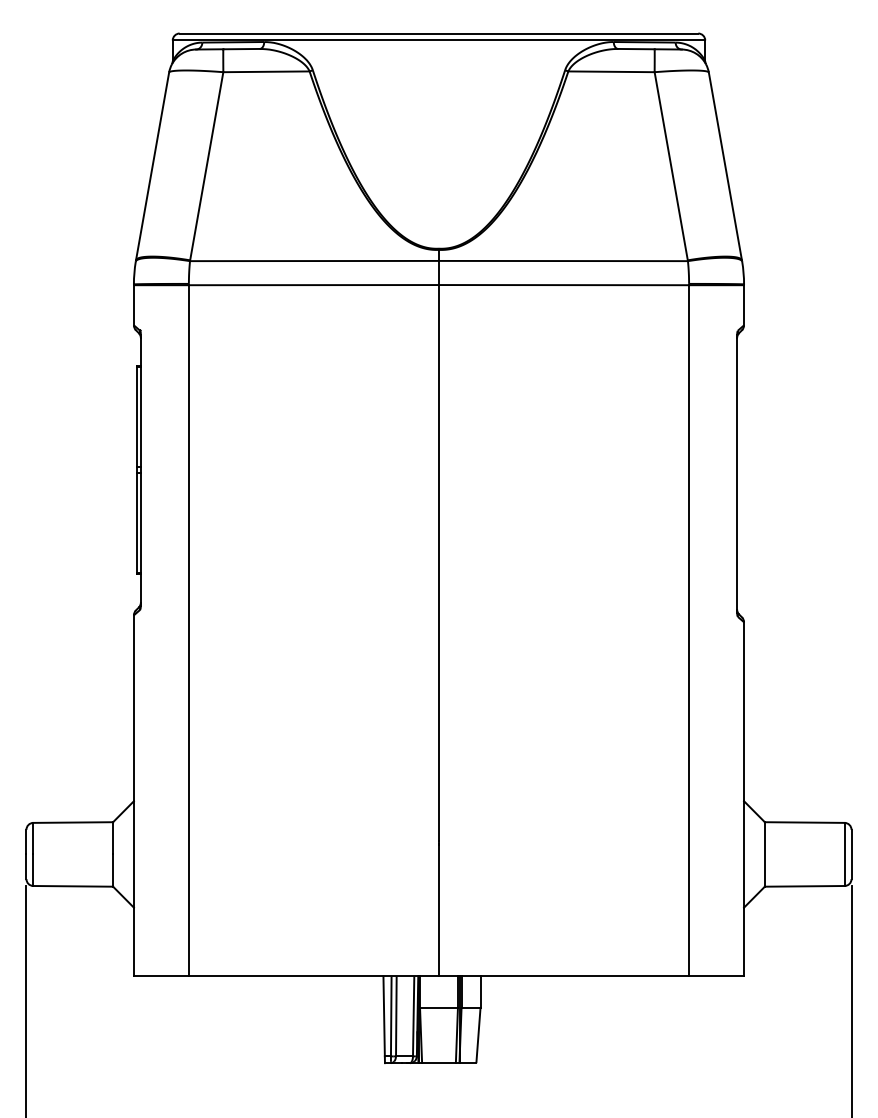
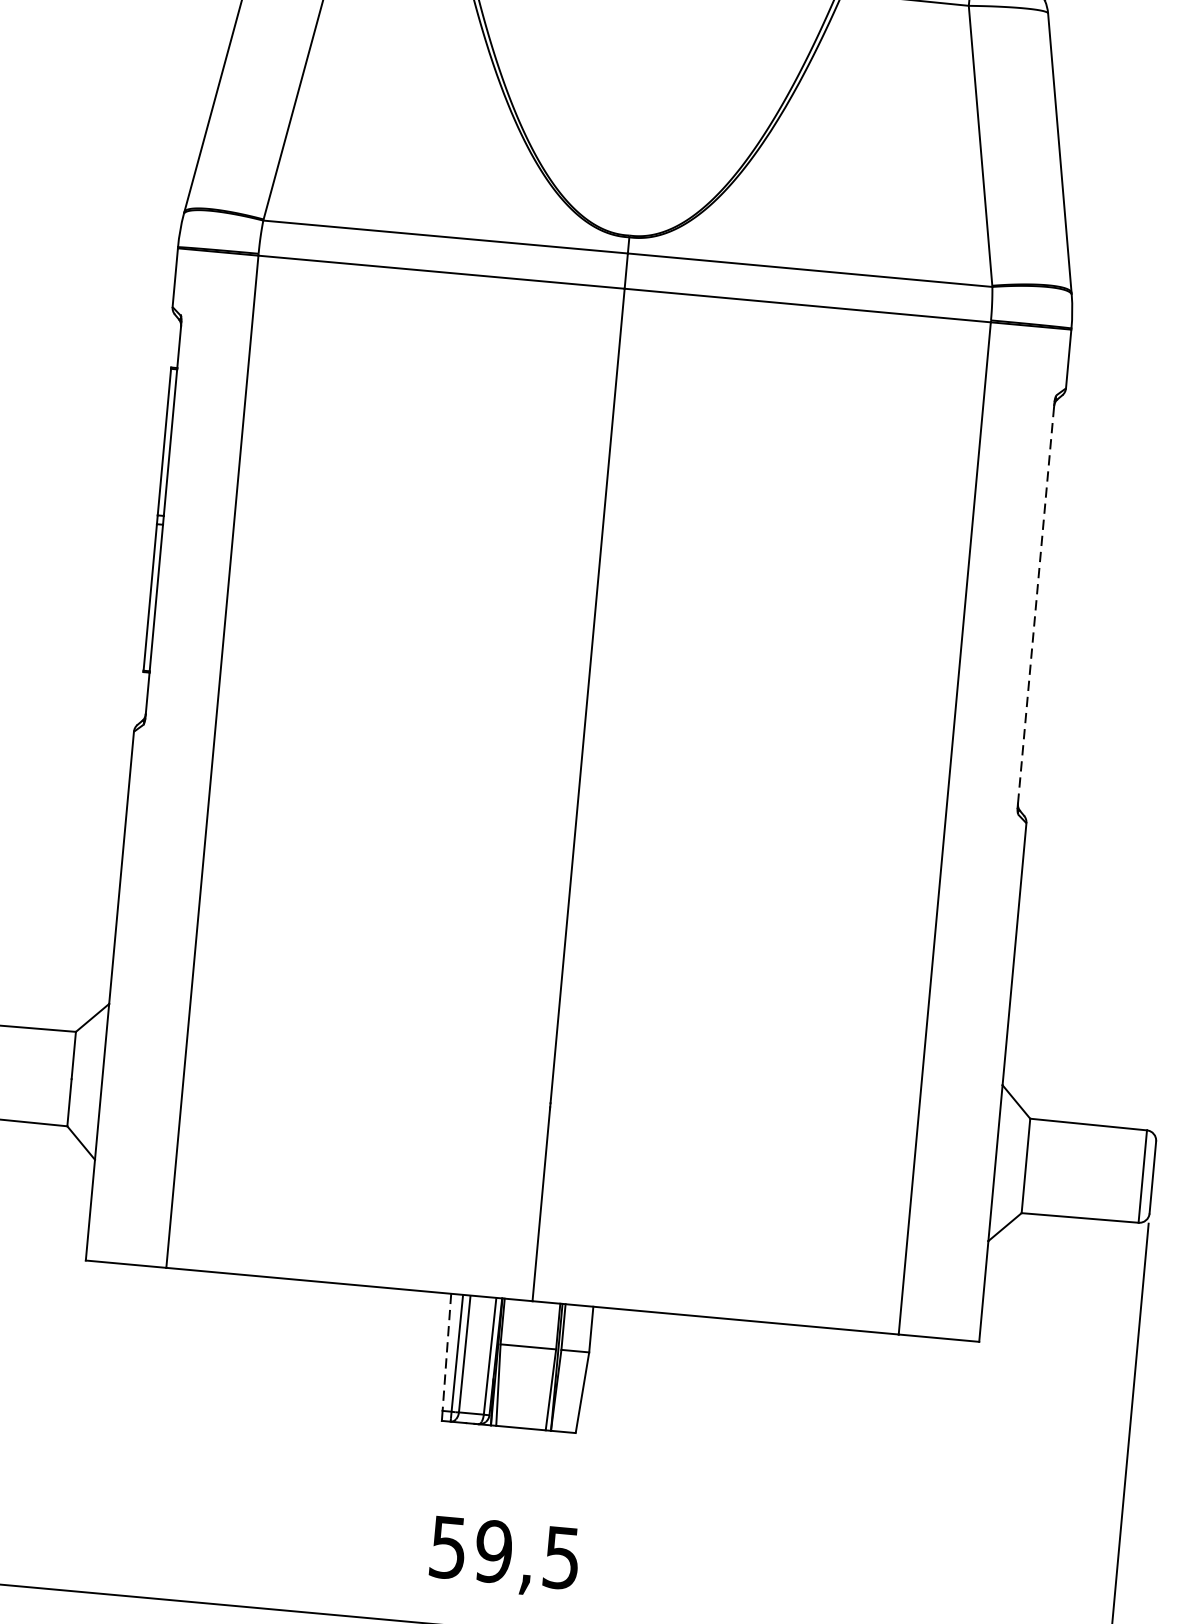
line: (737, 473) -> (1036, 604), solid -> dashed
line: (384, 1016) -> (447, 1352), solid -> dashed

